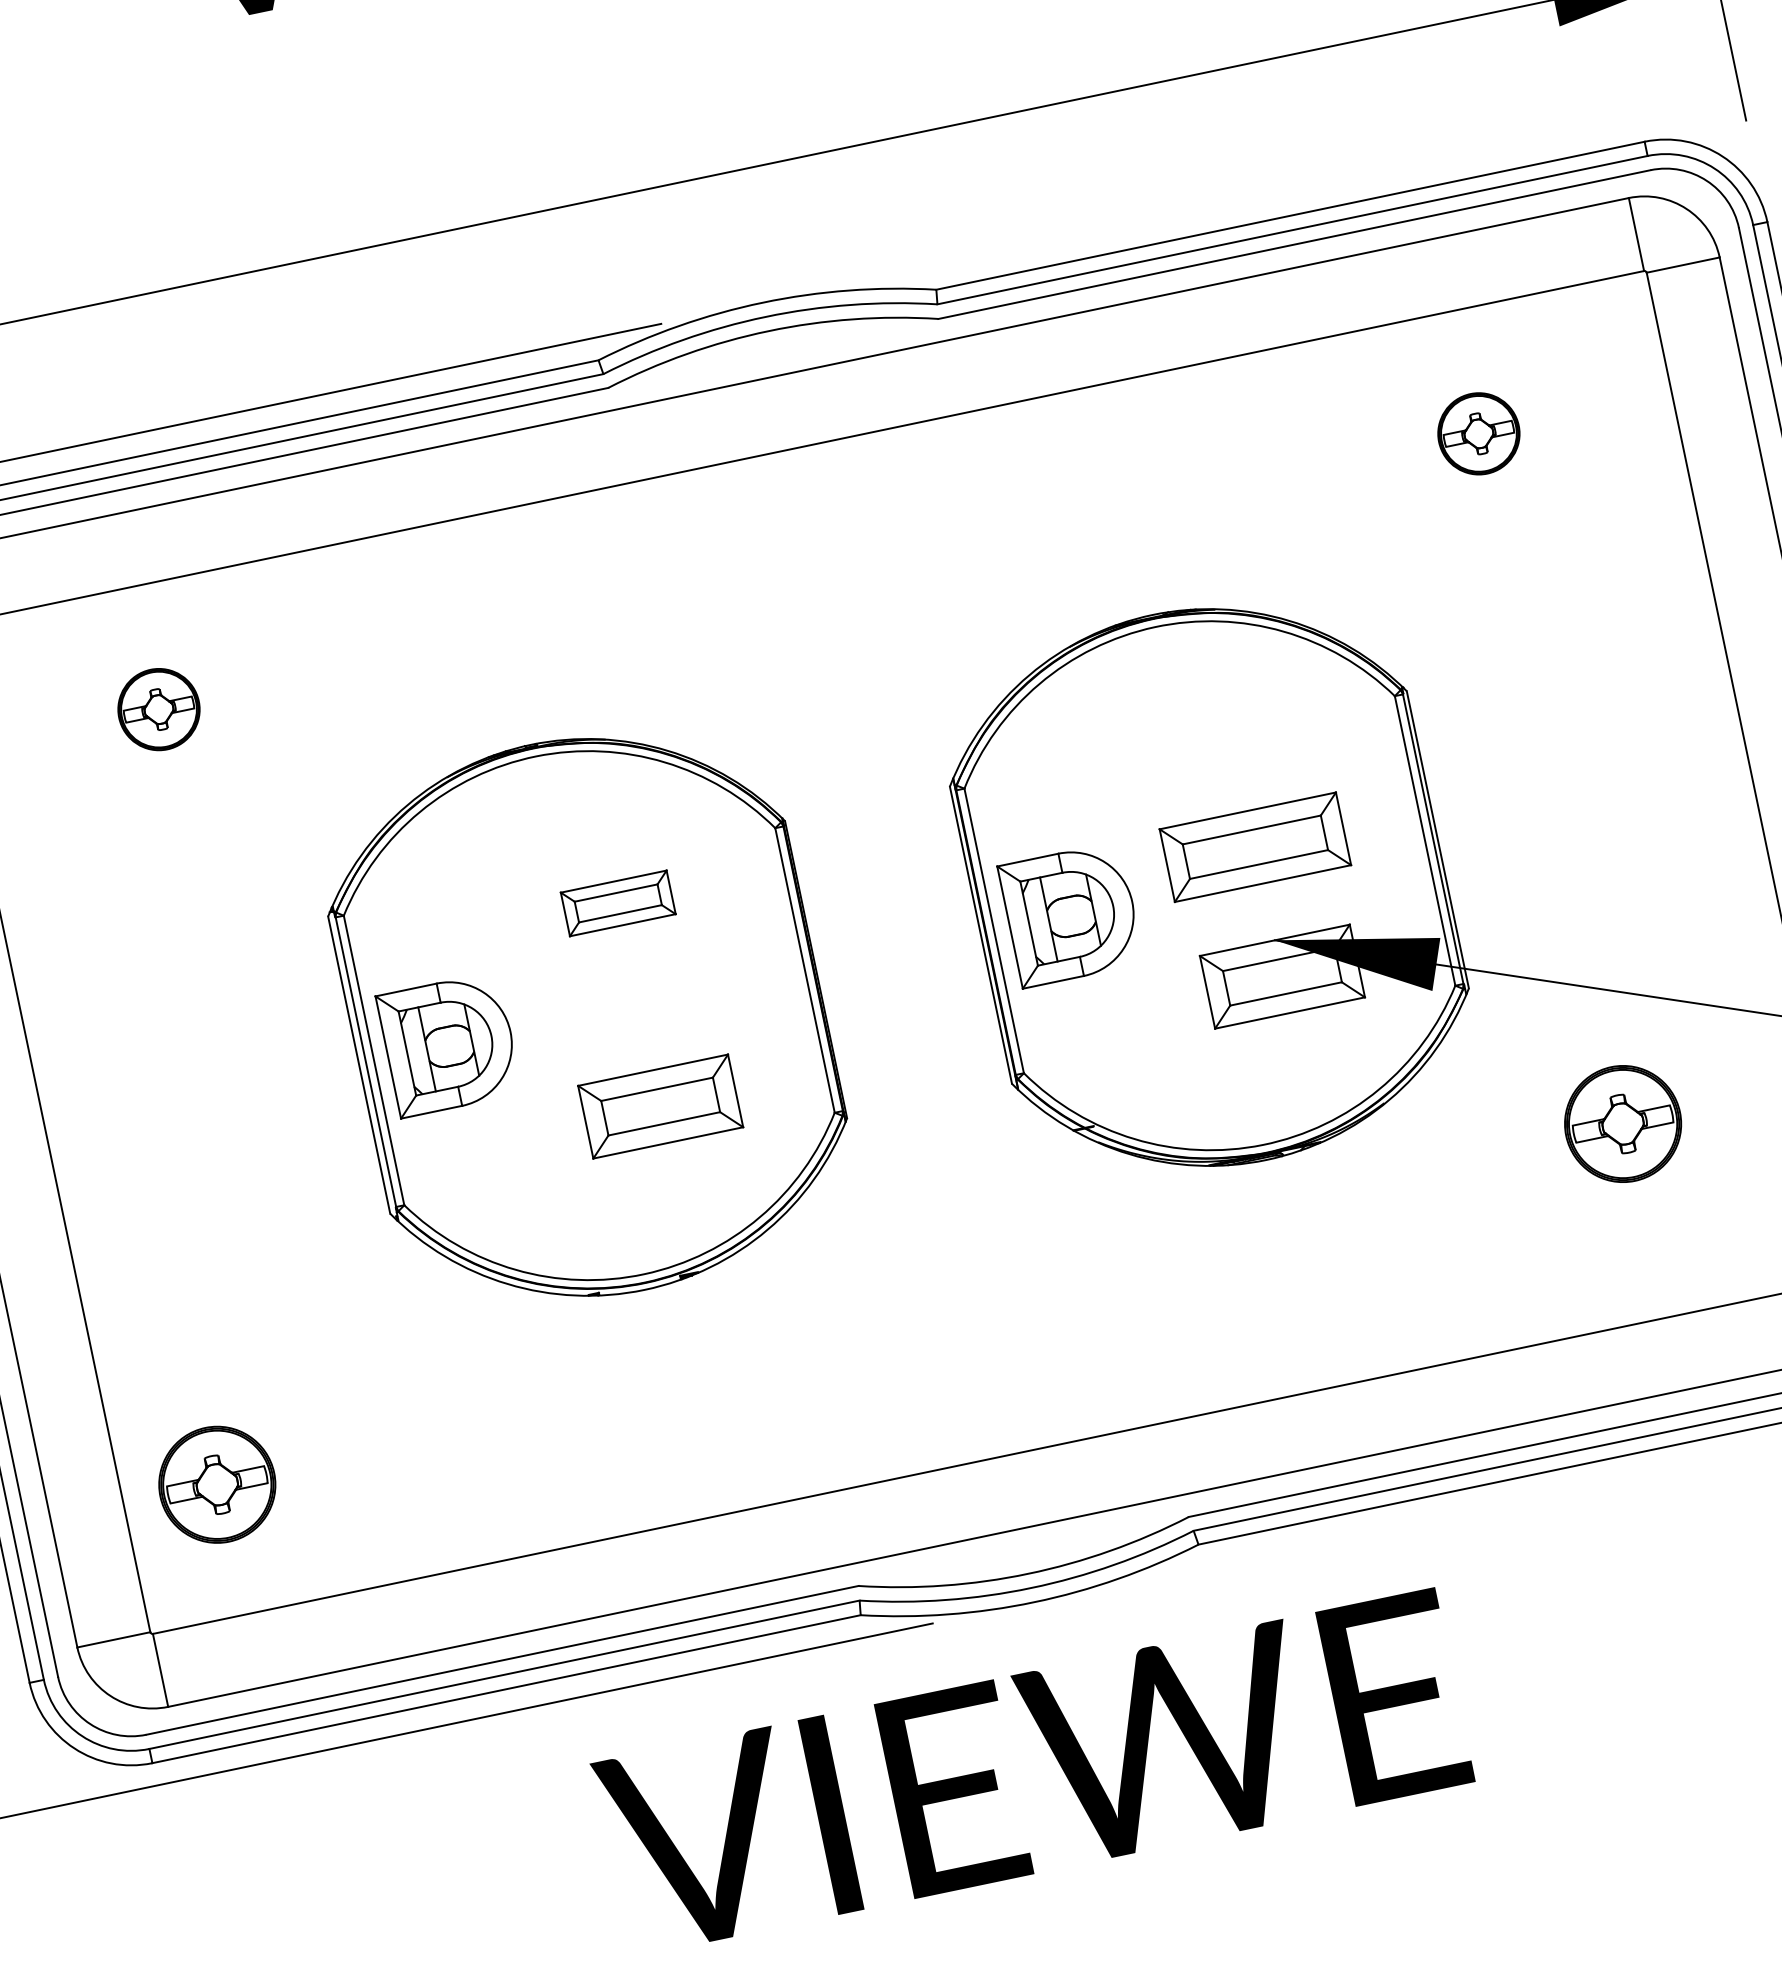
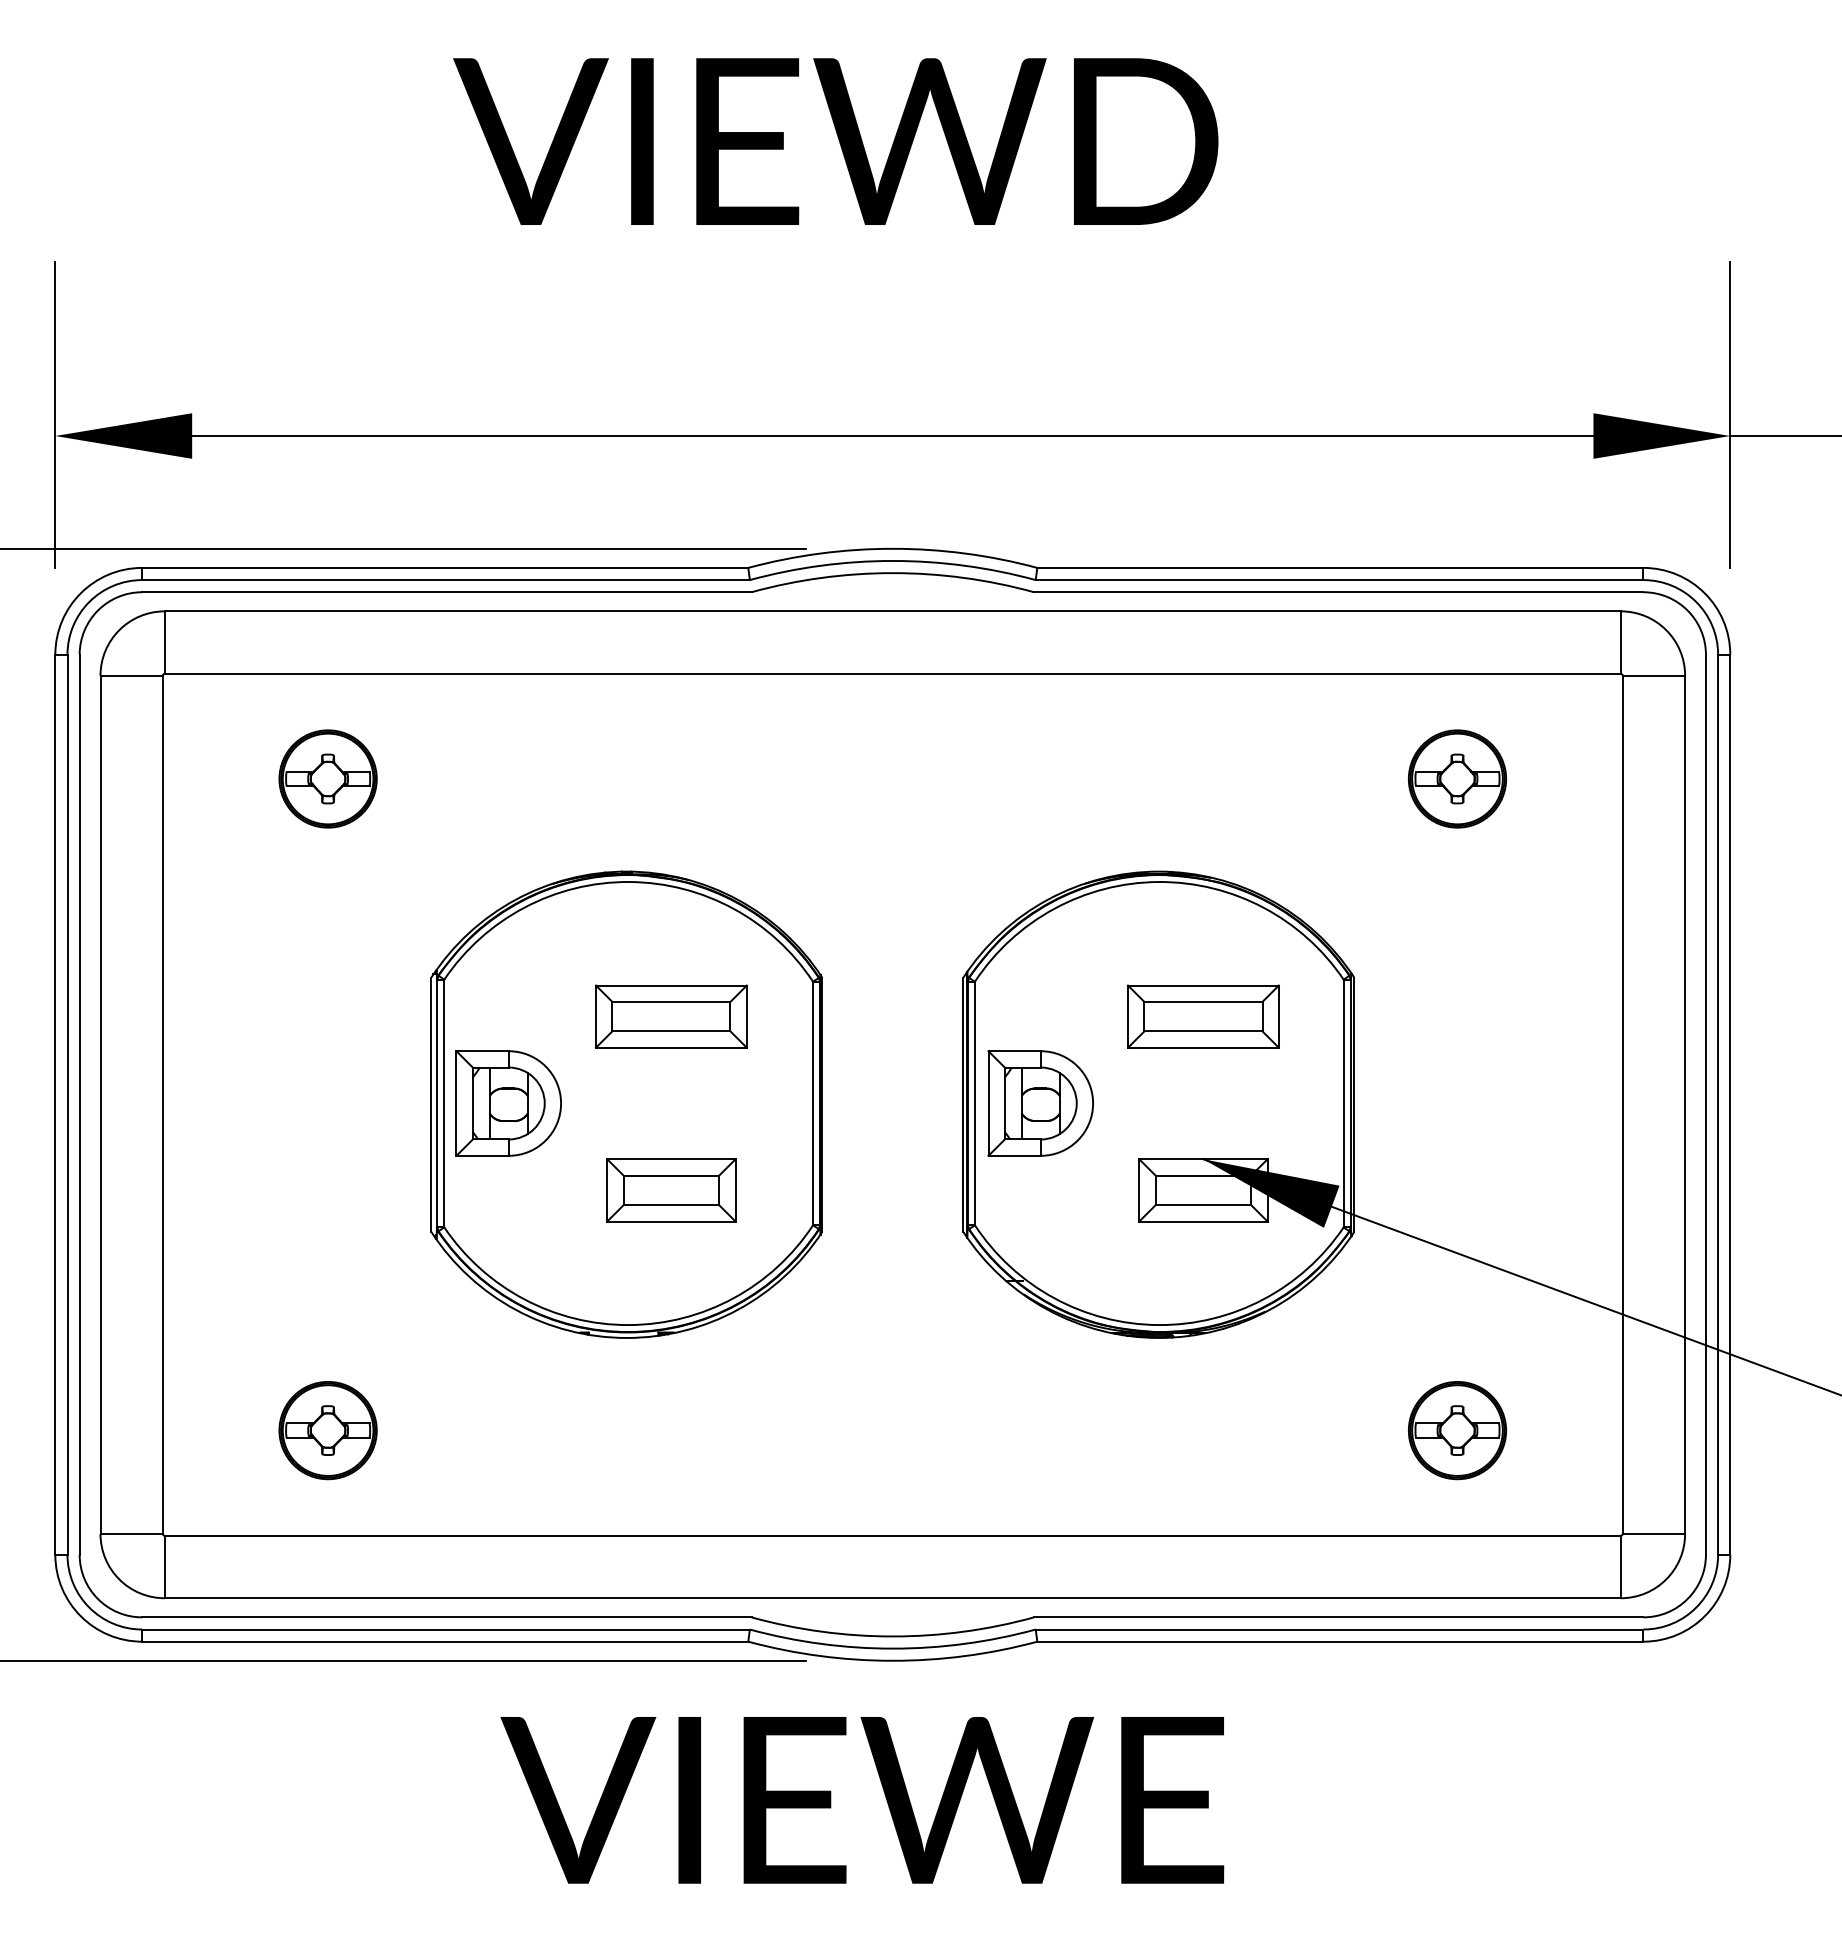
part: (1478, 433) -> (1457, 778), size x1.43
part: (158, 709) -> (327, 778), size x1.43
part: (1255, 847) -> (1203, 1016), moved
part: (618, 903) -> (671, 1016), size x1.67
part: (1623, 1123) -> (1457, 1430), moved
part: (216, 1484) -> (327, 1430), moved

